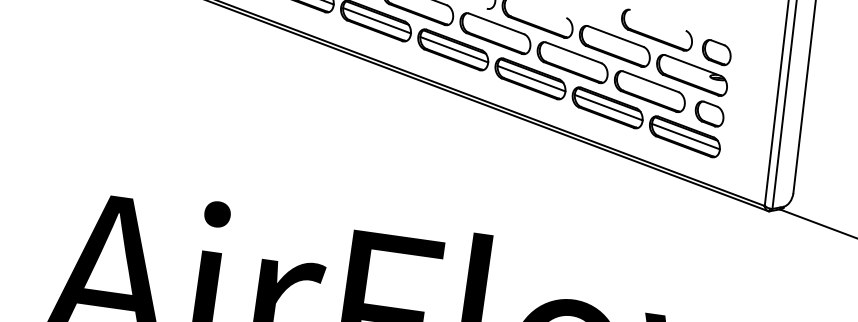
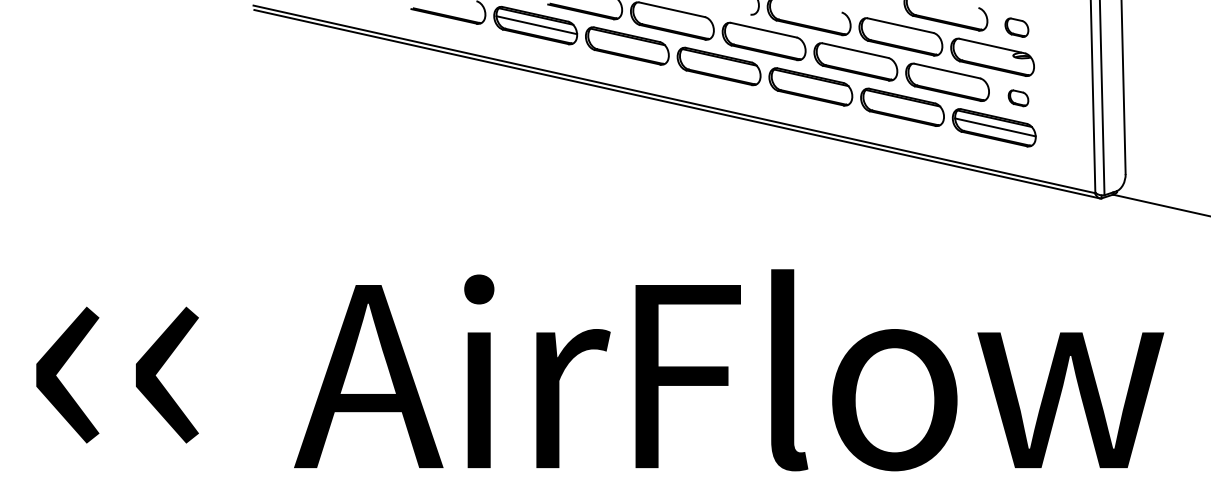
line: (377, 20) -> (628, 45), removed
line: (453, 49) -> (719, 66), removed
part: (716, 52) -> (1016, 27), size x0.7
line: (531, 78) -> (811, 86), removed
line: (608, 107) -> (903, 106), removed
part: (709, 114) -> (1018, 98), size x0.6

